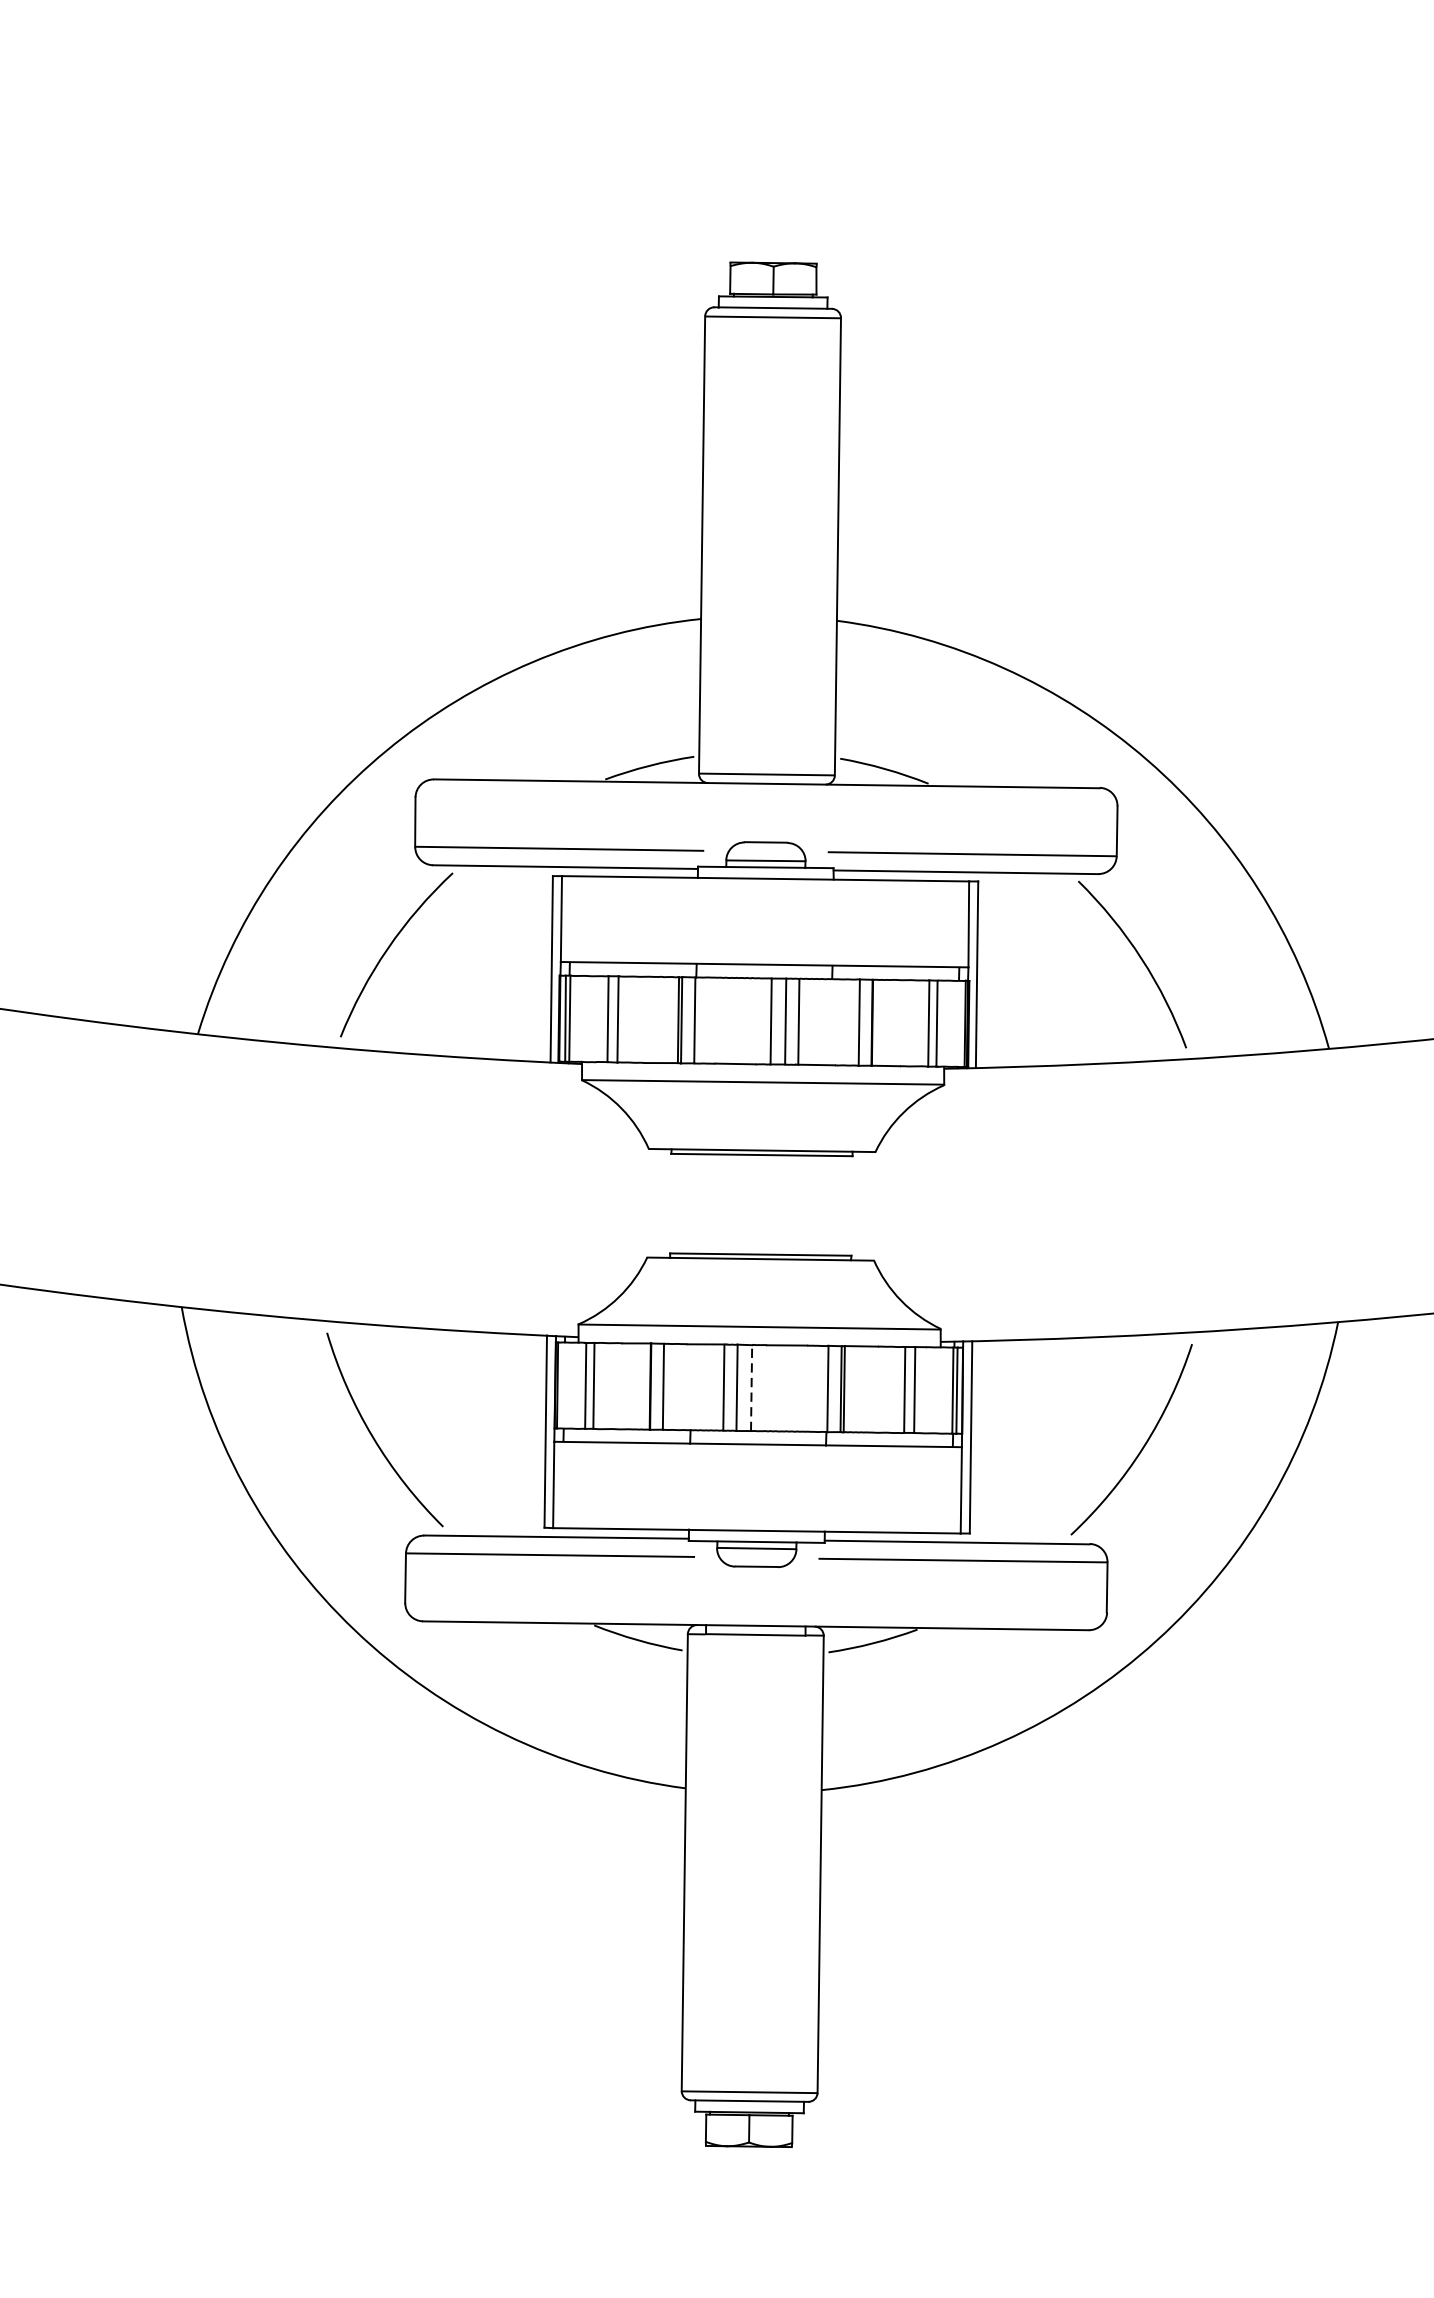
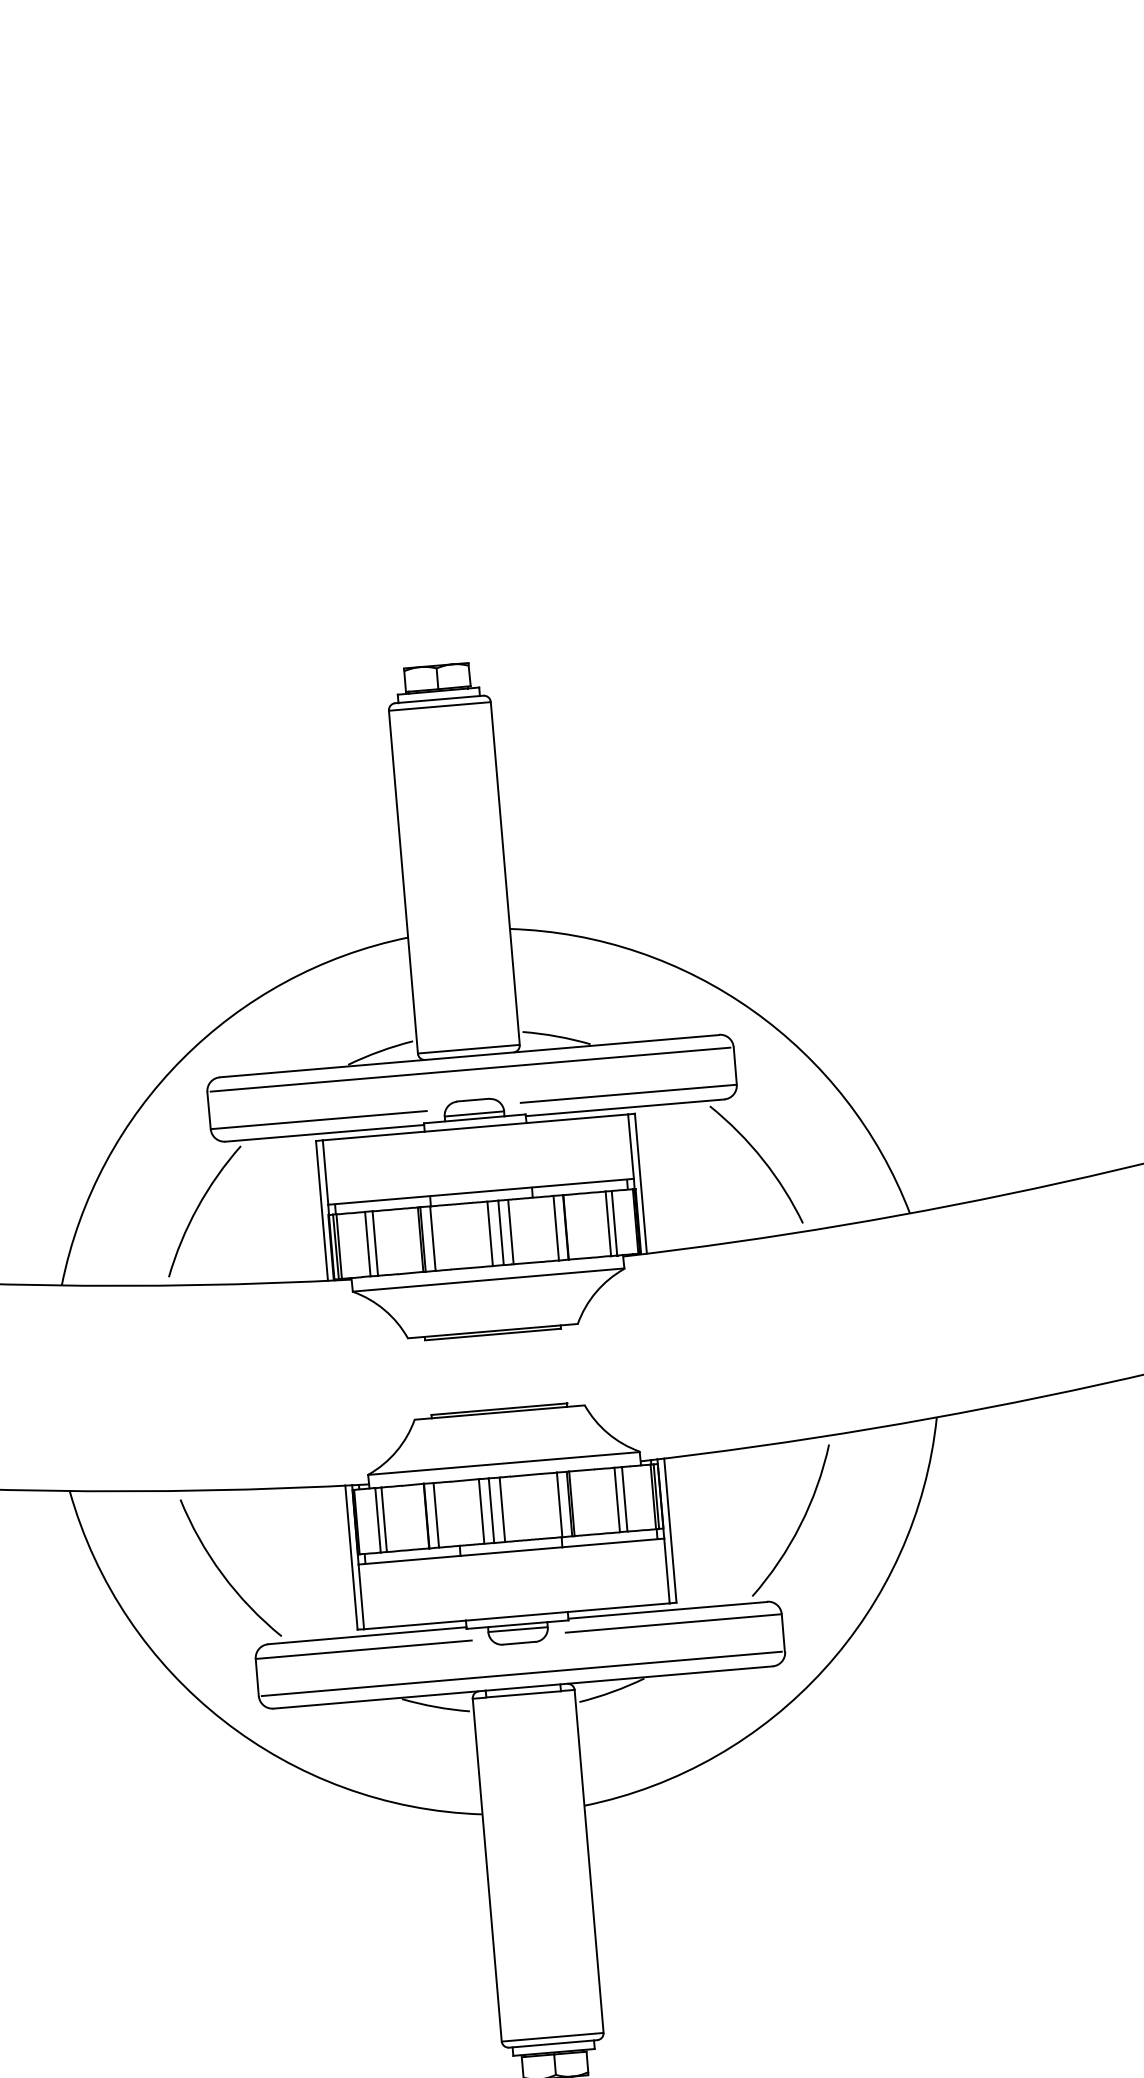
line: (766, 801) -> (470, 1069), added
line: (751, 1387) -> (502, 1509), dashed -> solid
line: (755, 1607) -> (521, 1673), added

